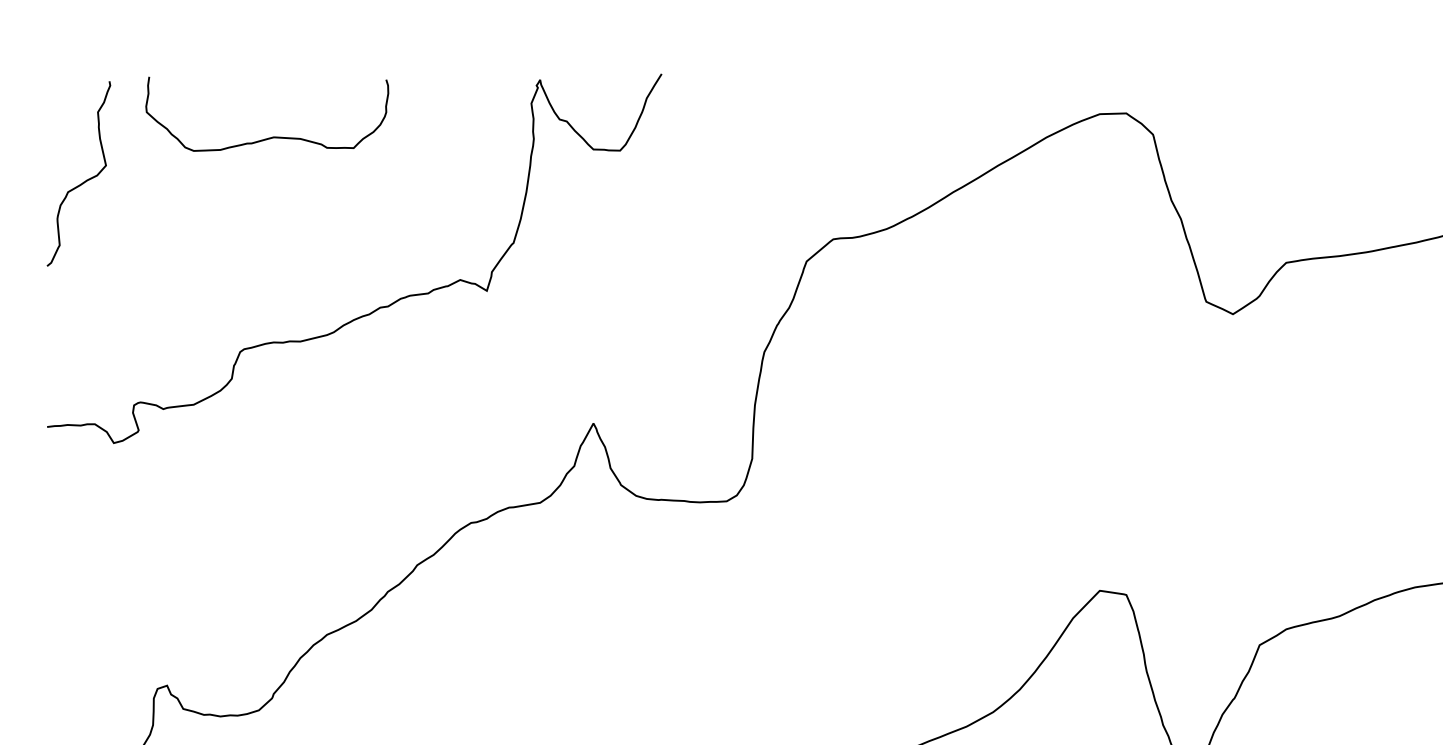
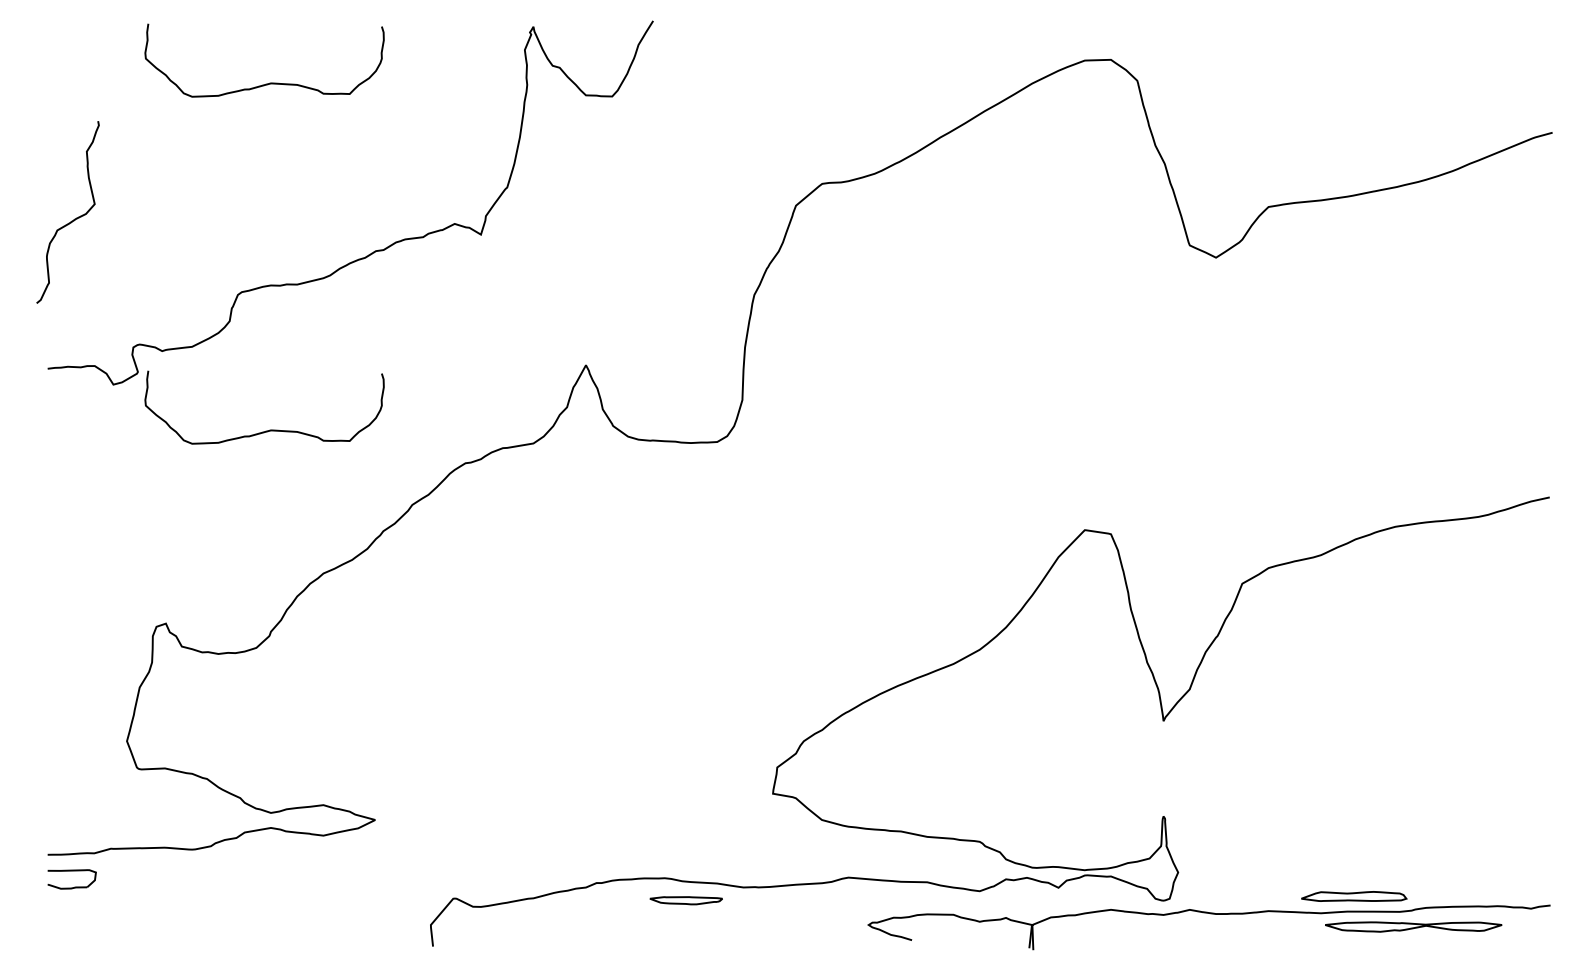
curve: (82, 182) -> (71, 220), moved
curve: (272, 488) -> (269, 429), added

